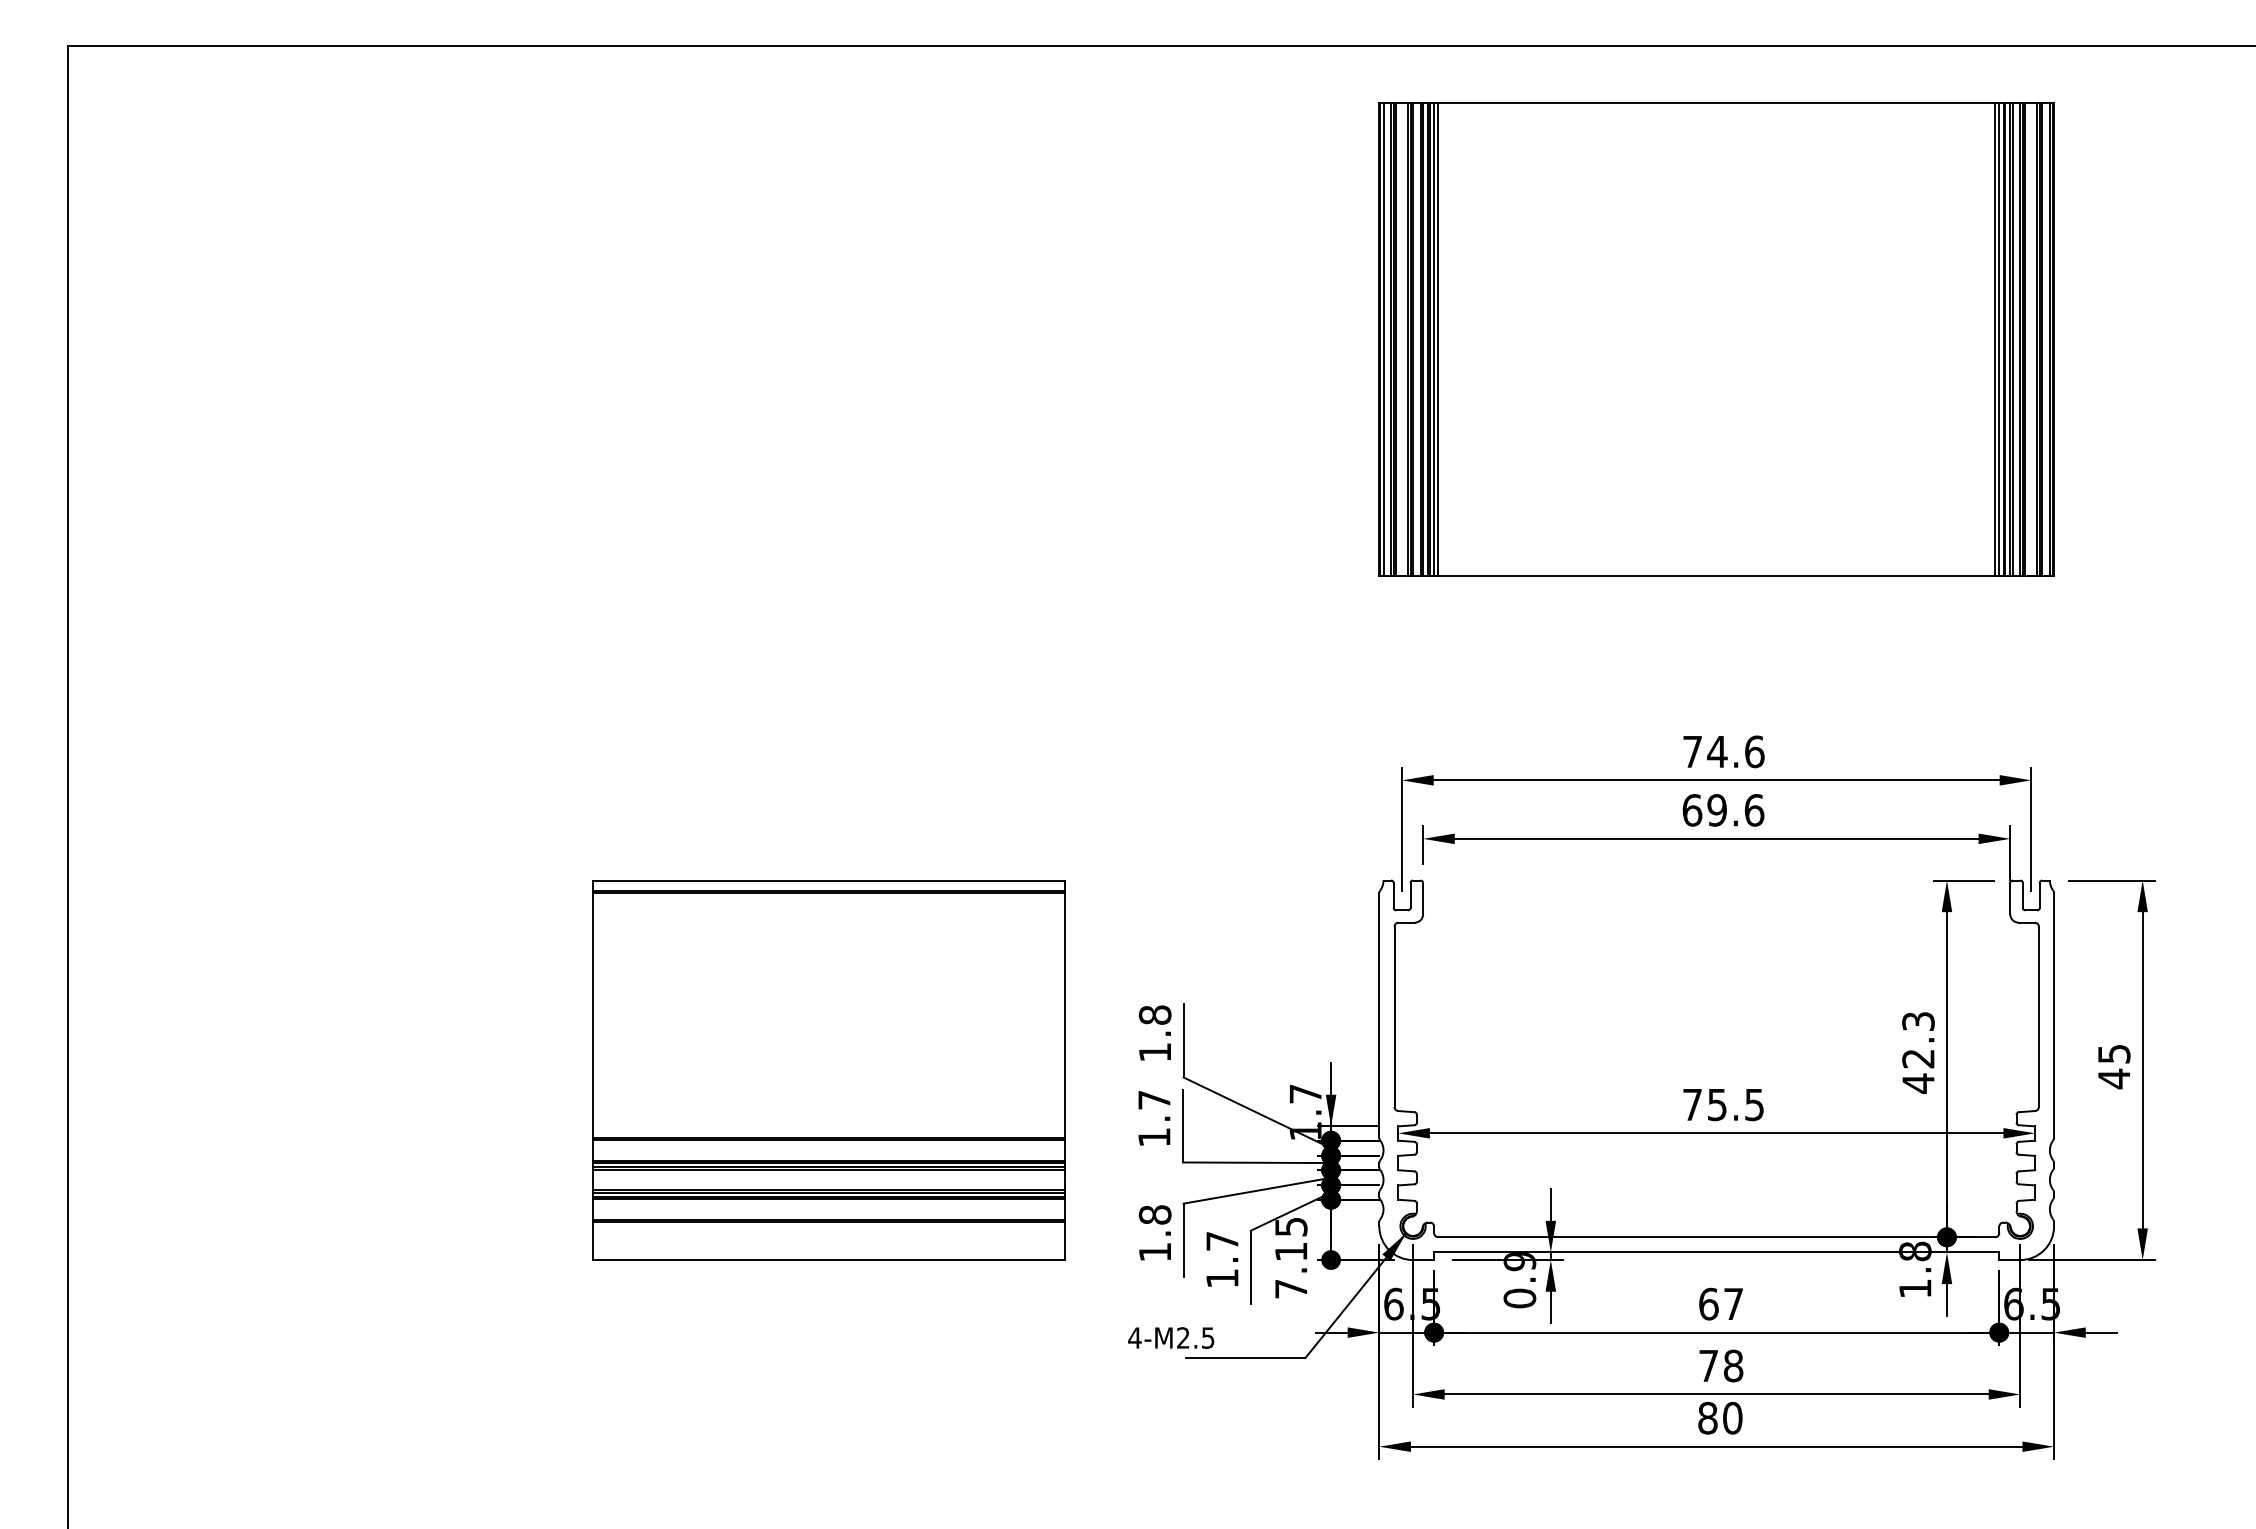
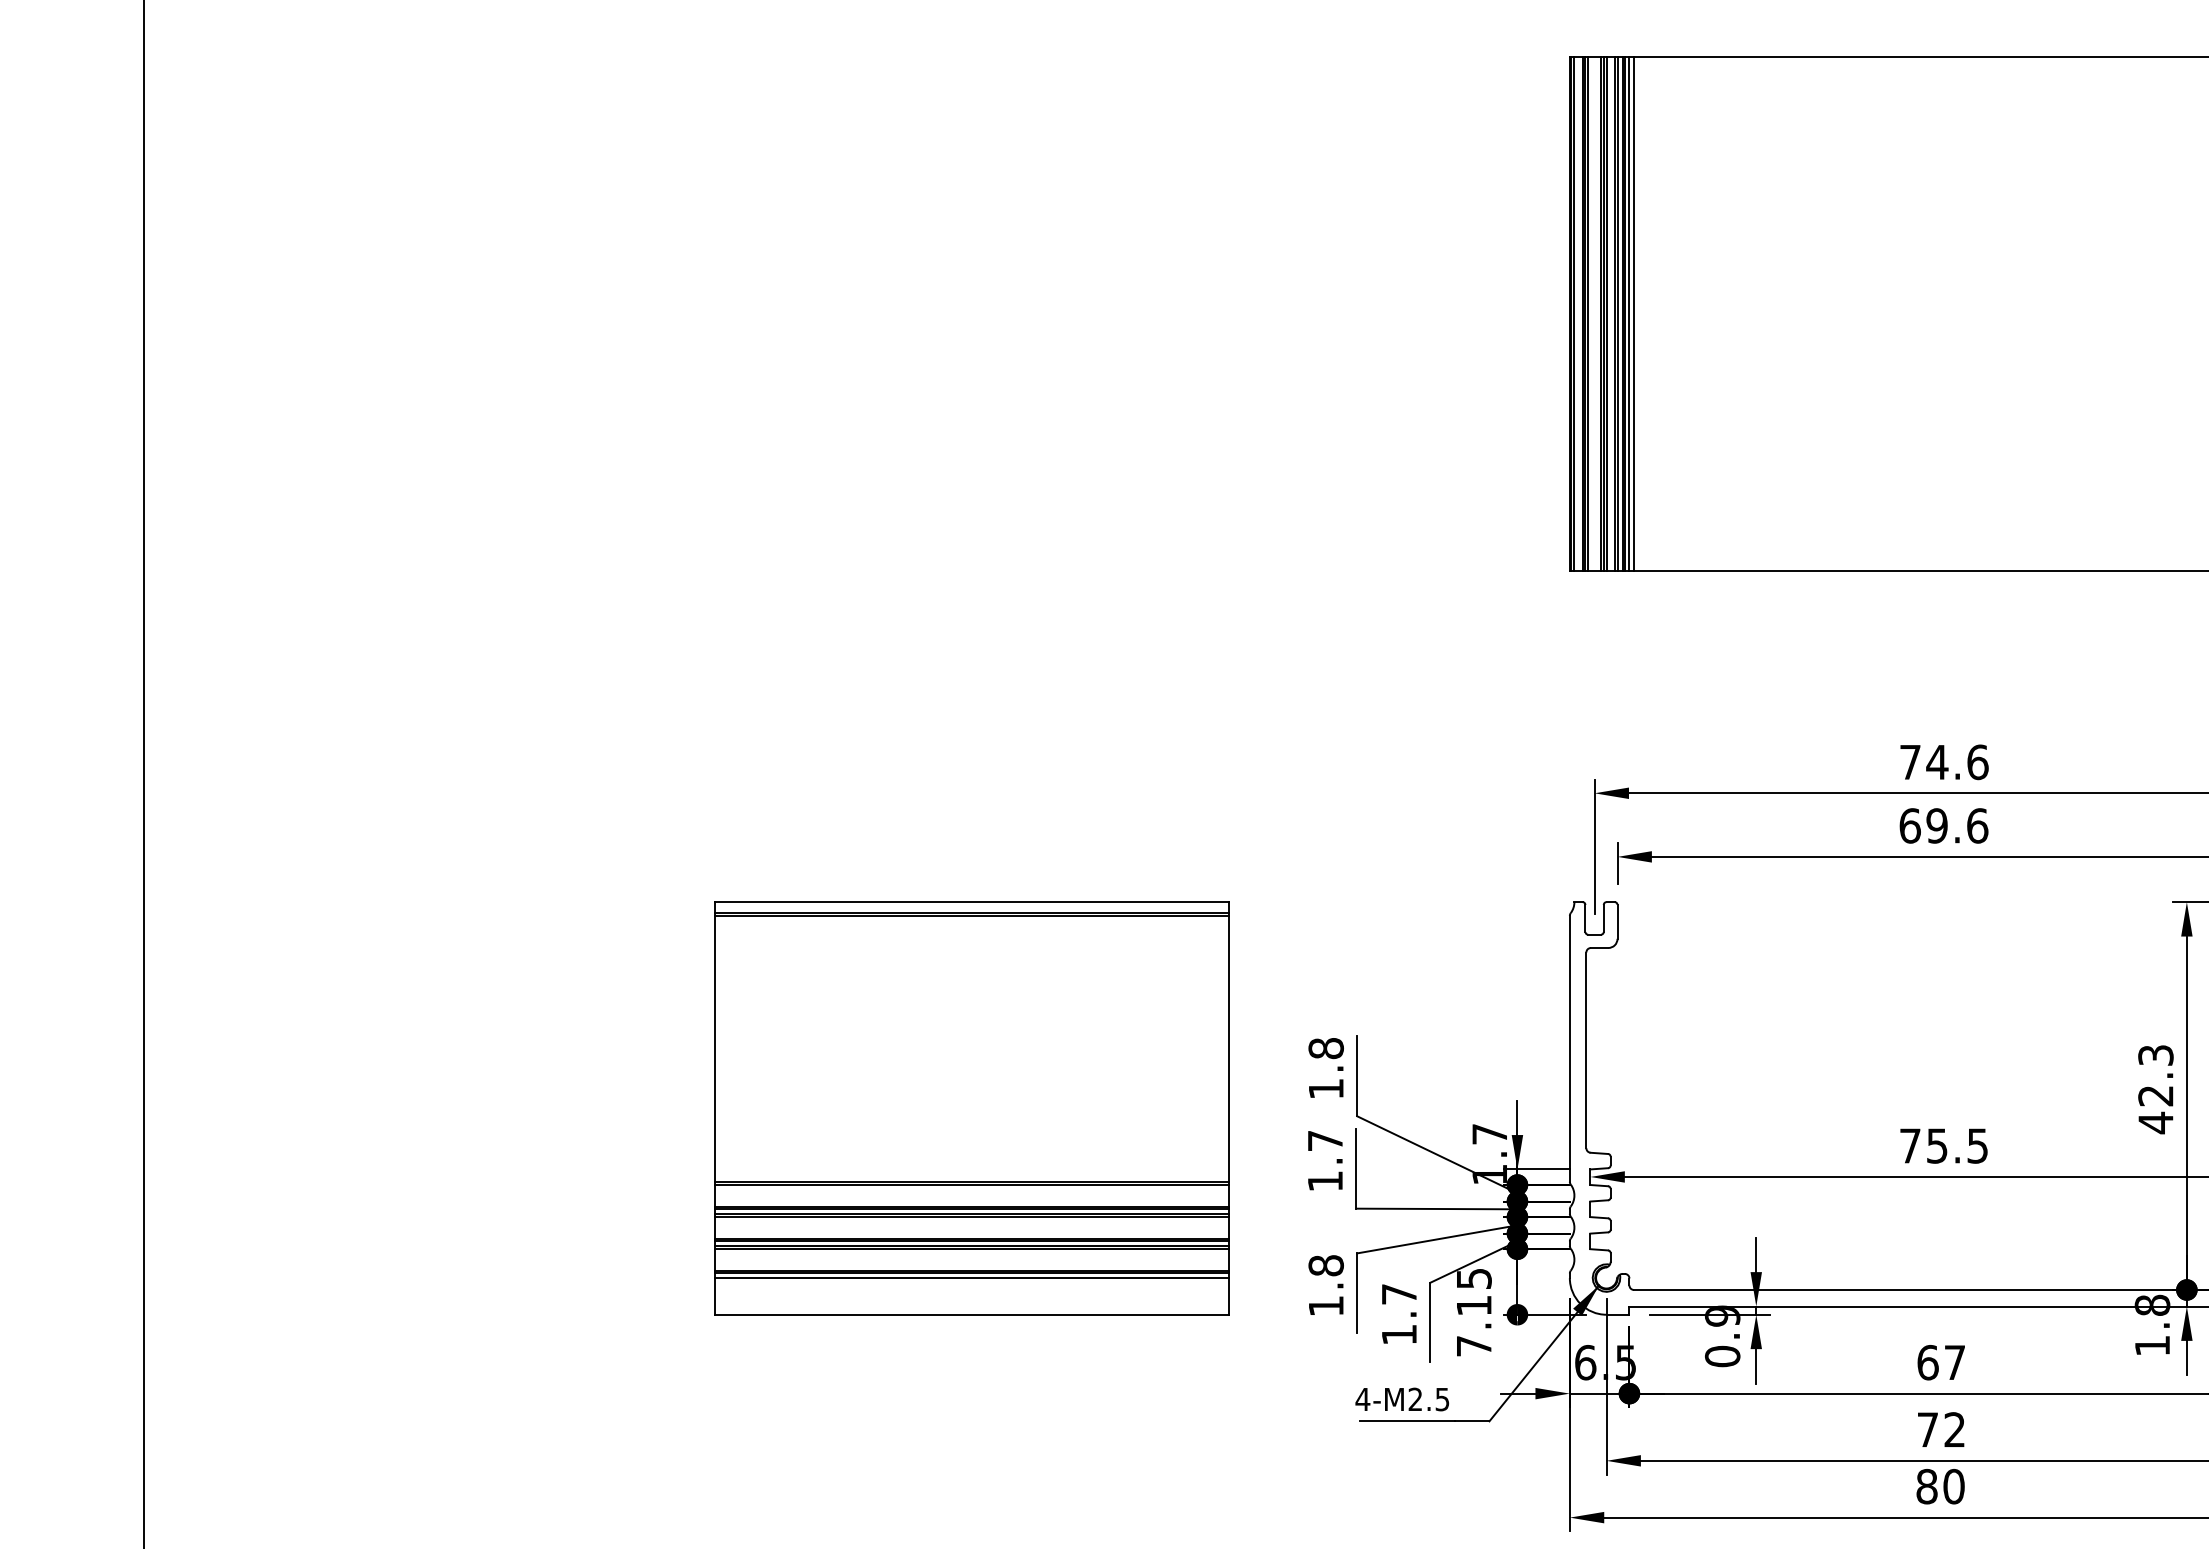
line: (829, 1226) -> (972, 1278), added
text: (1171, 1337) -> (1402, 1398), moved
text: (1733, 1365) -> (1954, 1429), 78 -> 72

